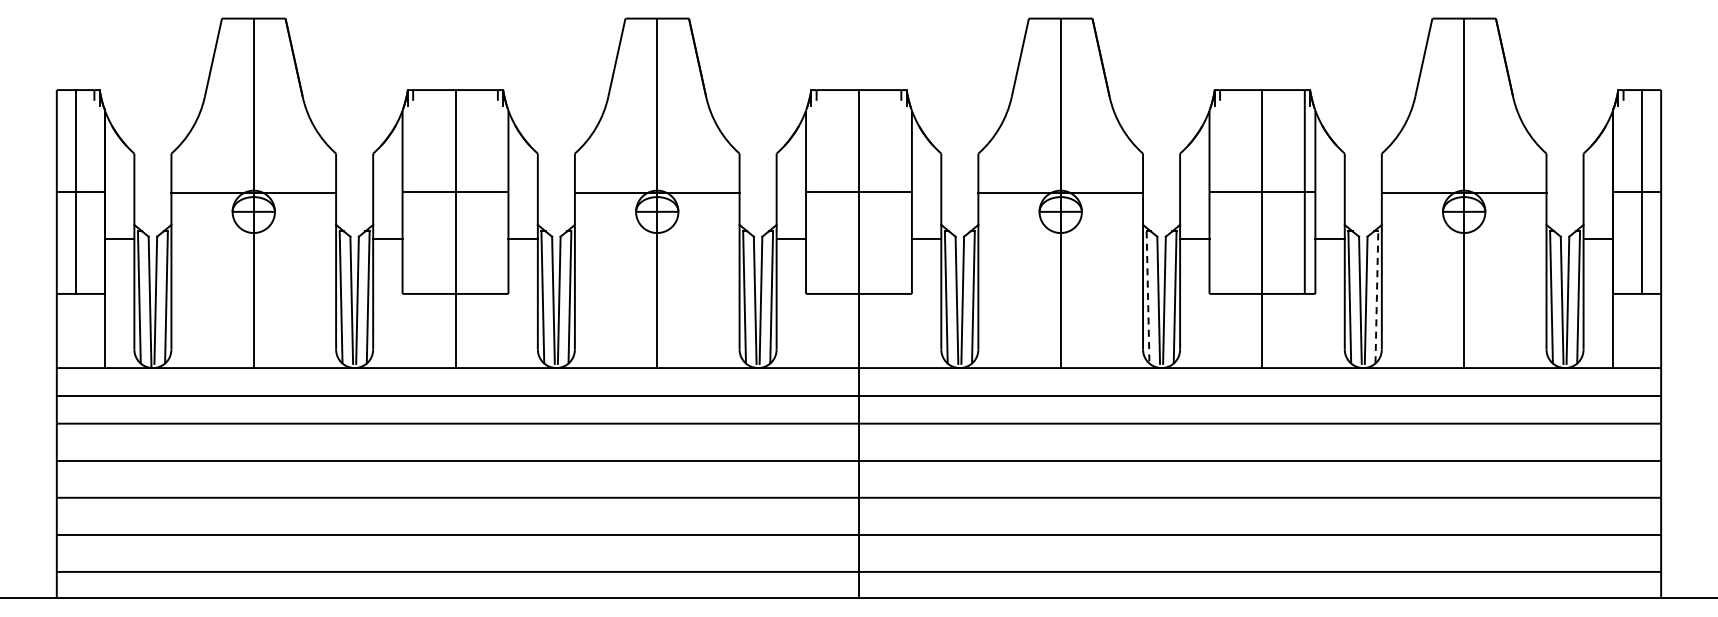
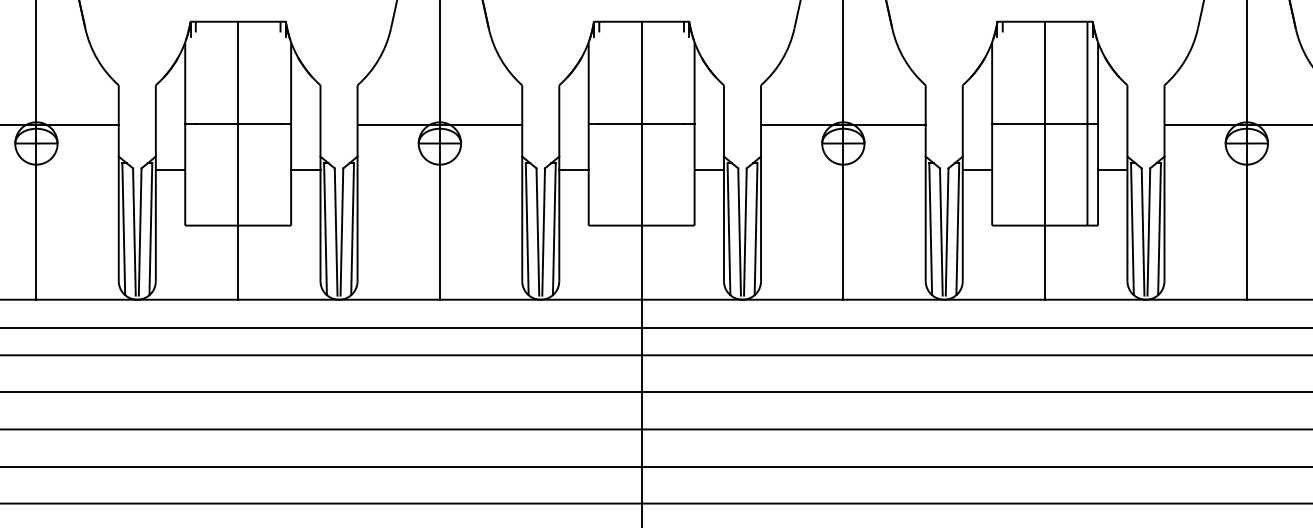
line: (1148, 297) -> (931, 229), dashed -> solid
line: (1376, 297) -> (1159, 229), dashed -> solid

